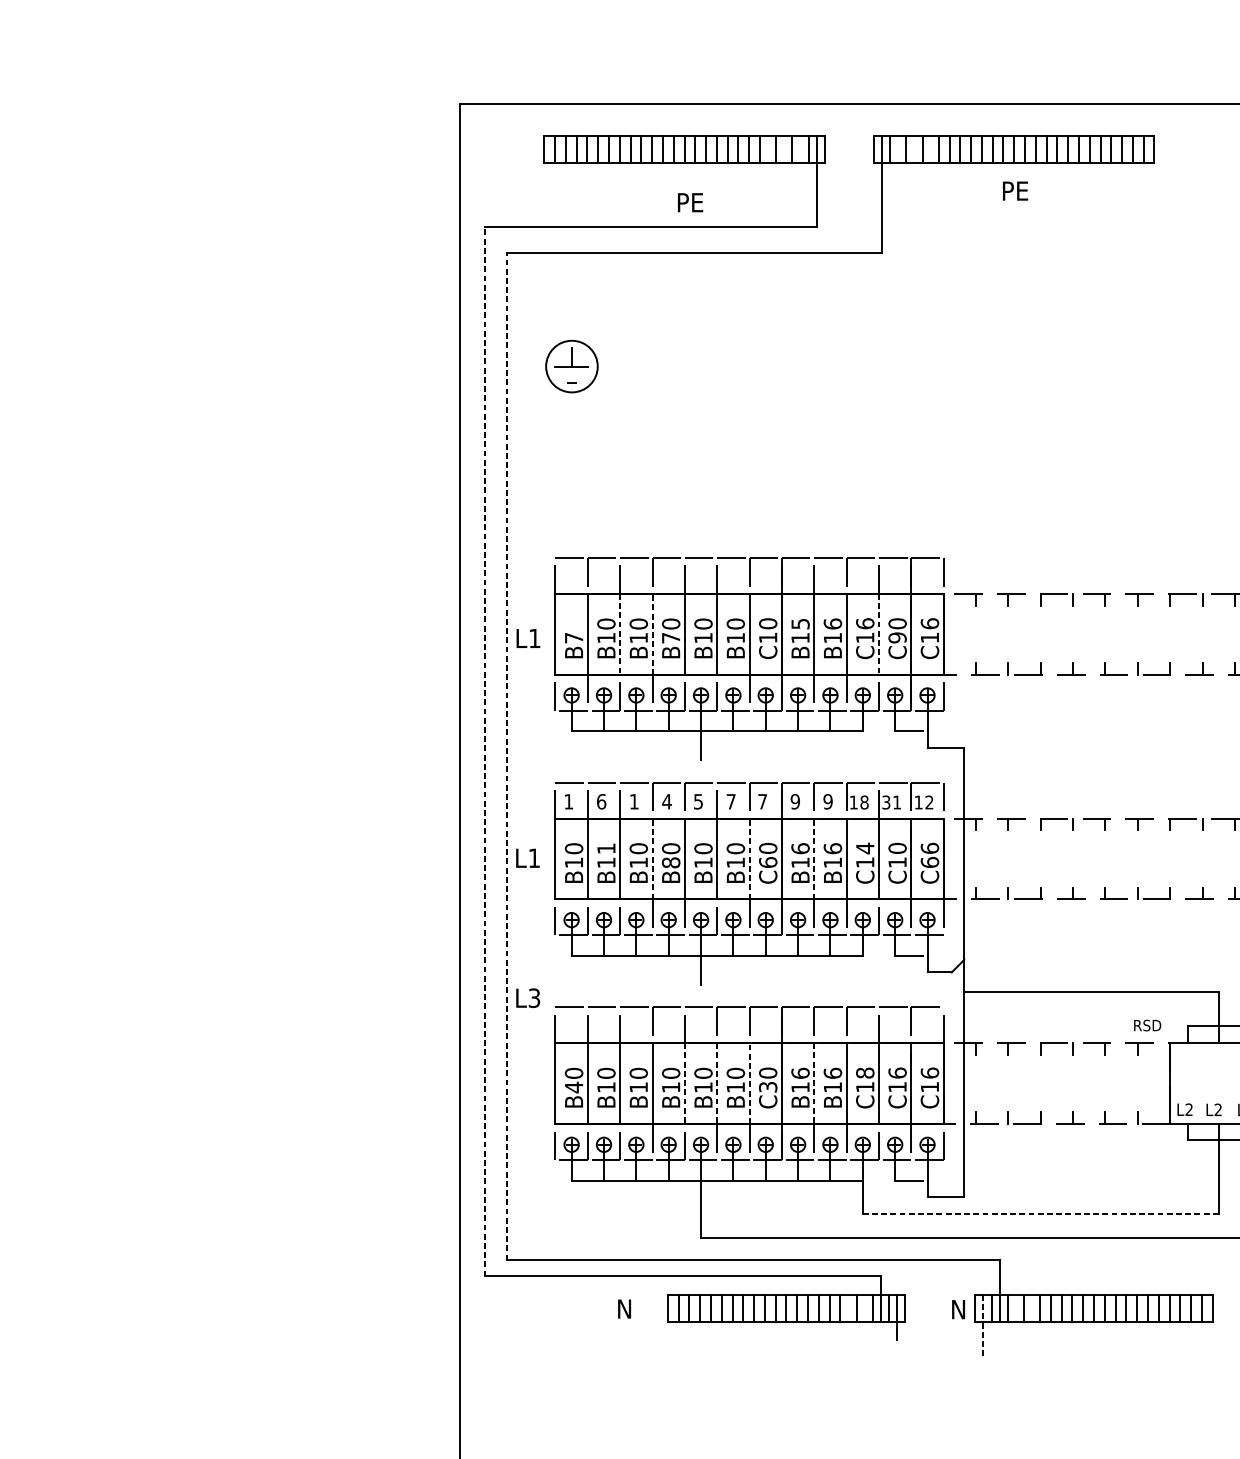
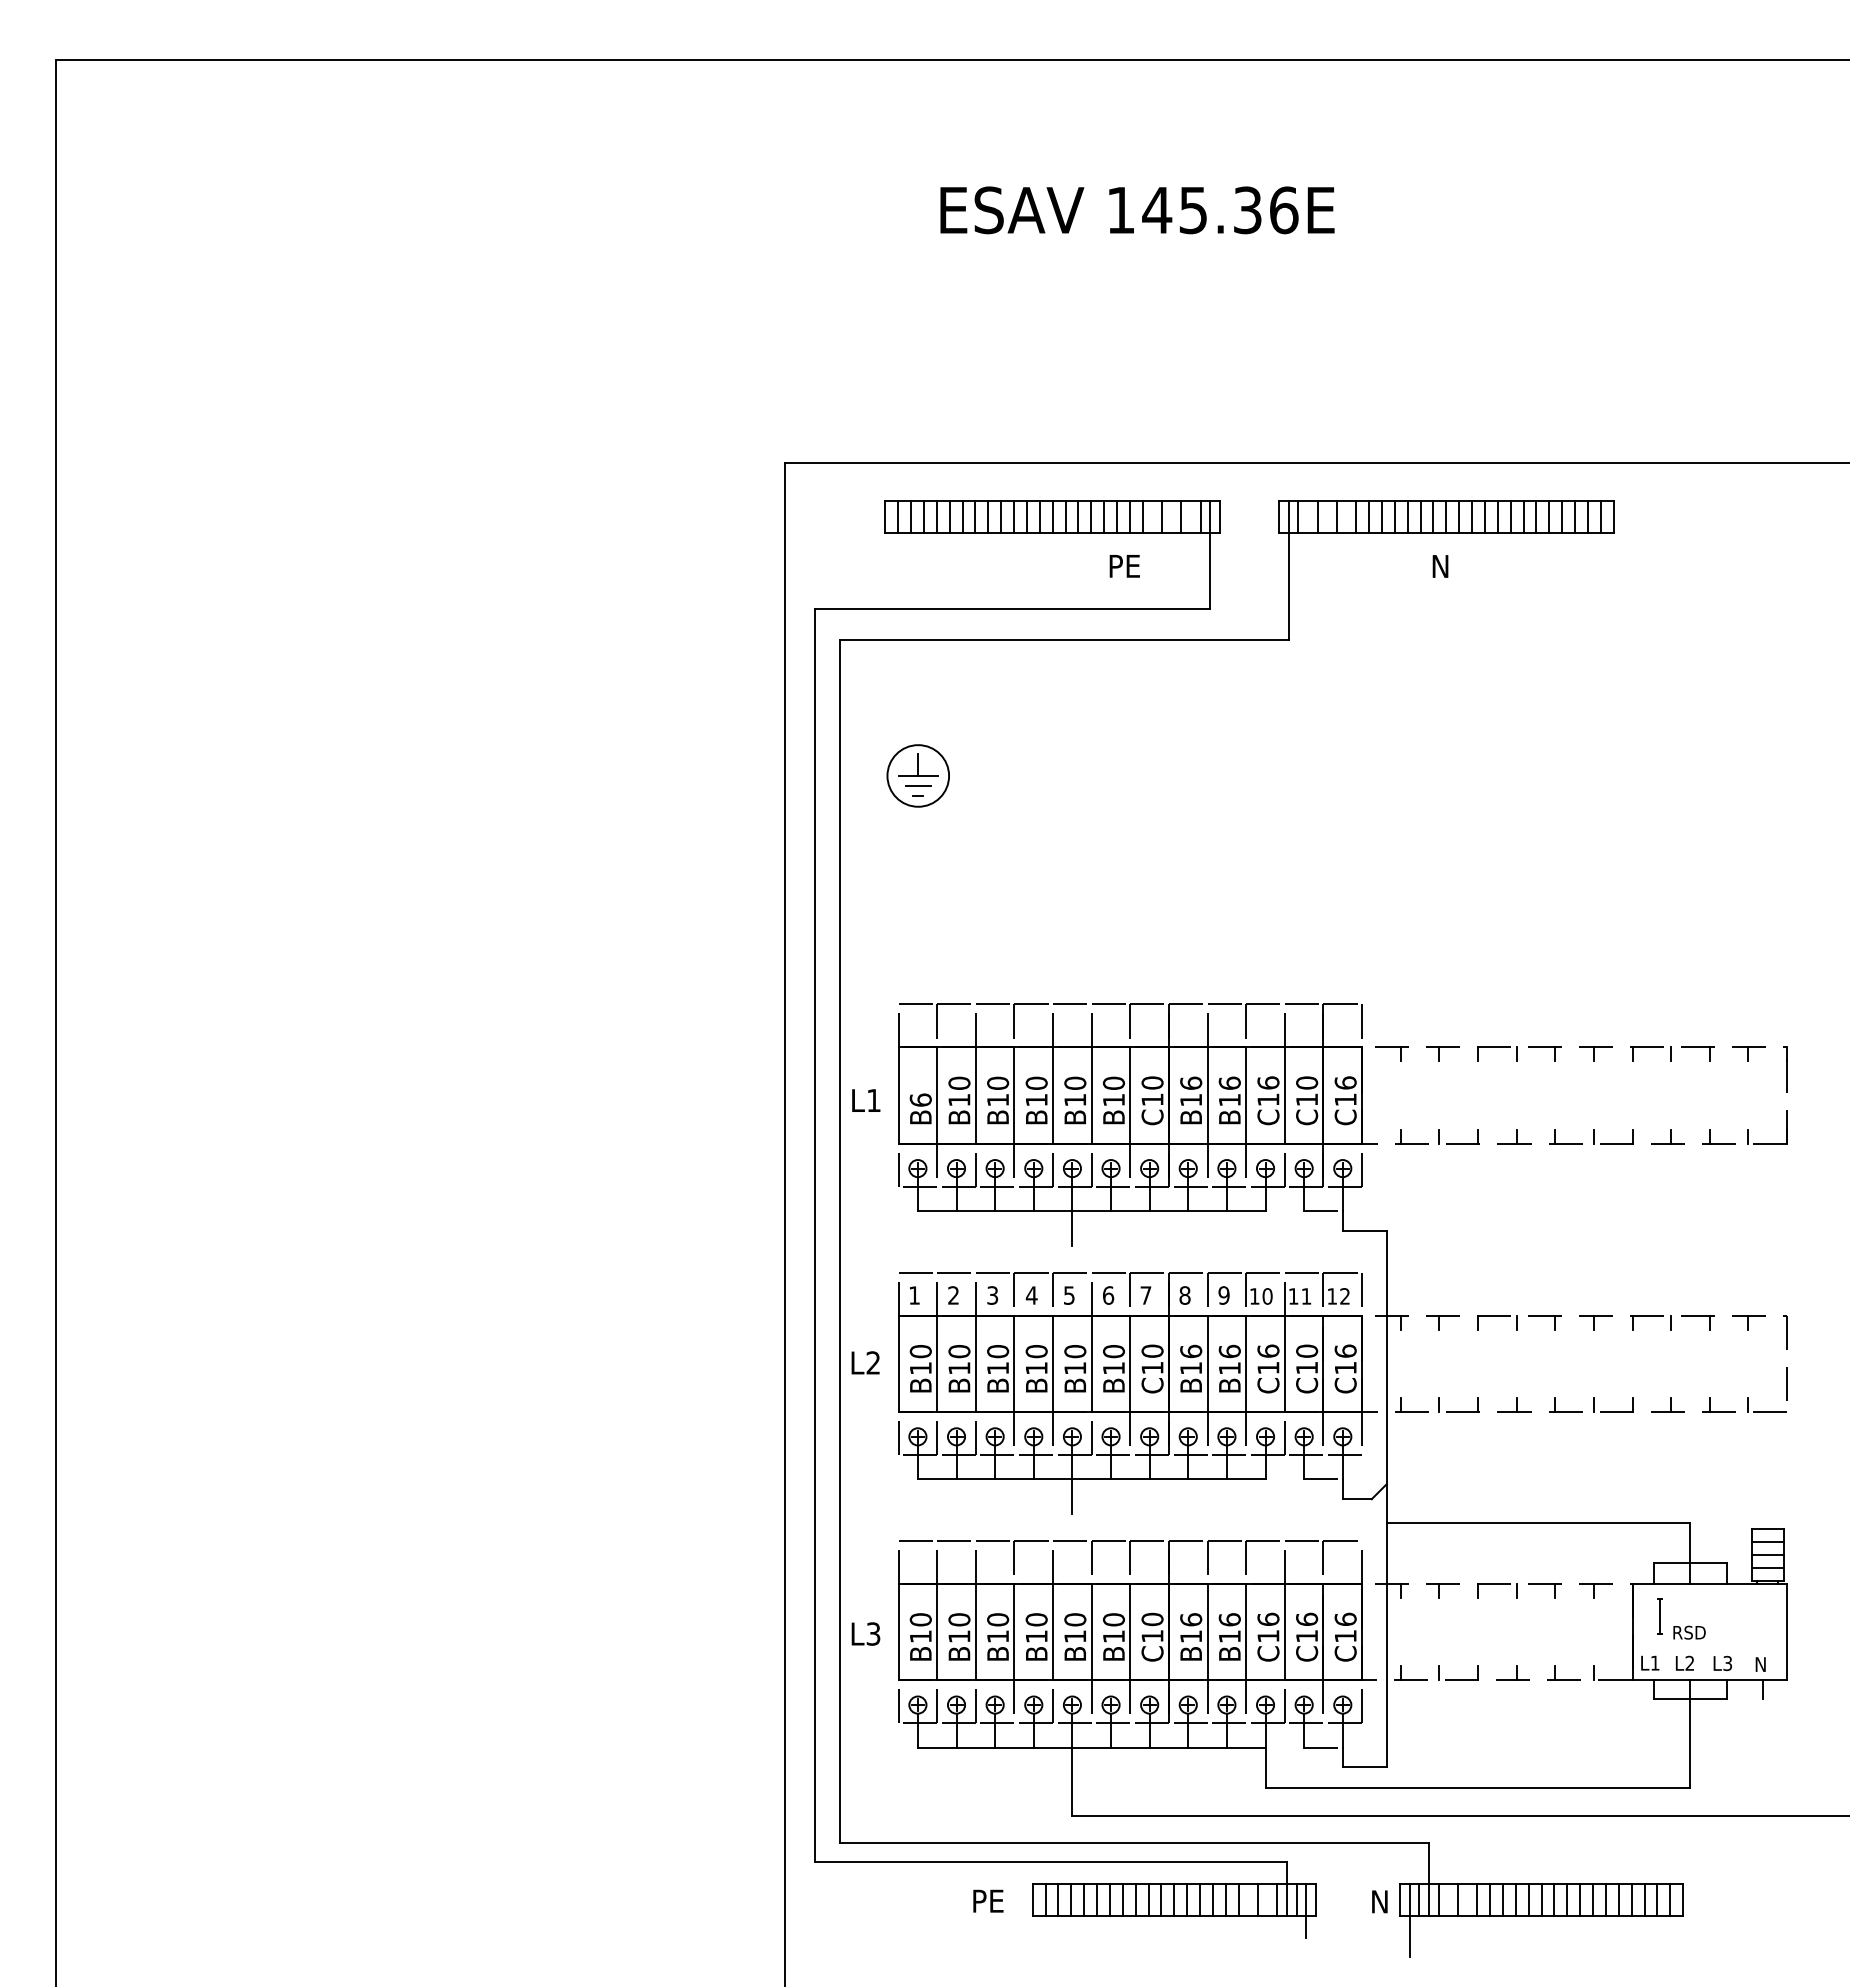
text: (1016, 191) -> (1448, 566), PE -> N
text: (690, 202) -> (1124, 566), moved
line: (571, 374) -> (917, 785), added
text: (800, 623) -> (1191, 1082), B15 -> B16
line: (652, 634) -> (1014, 1095), dashed -> solid
line: (619, 635) -> (975, 1096), dashed -> solid
line: (878, 635) -> (1284, 1096), dashed -> solid
text: (573, 637) -> (920, 1099), B7 -> B6
text: (897, 637) -> (1307, 1099), C90 -> C10
text: (670, 638) -> (1036, 1100), B70 -> B10
line: (485, 751) -> (814, 1235), dashed -> solid
line: (506, 756) -> (840, 1241), dashed -> solid
text: (601, 801) -> (953, 1295), 6 -> 2
text: (634, 801) -> (992, 1295), 1 -> 3
text: (731, 801) -> (1108, 1295), 7 -> 6
text: (794, 801) -> (1184, 1295), 9 -> 8
text: (864, 802) -> (1267, 1296), 18 -> 10
text: (886, 802) -> (1293, 1296), 31 -> 11
text: (606, 848) -> (959, 1351), B11 -> B10
text: (865, 848) -> (1268, 1351), C14 -> C16
text: (533, 857) -> (872, 1362), L1 -> L2
line: (652, 858) -> (1014, 1363), dashed -> solid
line: (749, 858) -> (1130, 1363), dashed -> solid
line: (814, 858) -> (1207, 1363), dashed -> solid
text: (670, 862) -> (1036, 1367), B80 -> B10
text: (768, 862) -> (1152, 1367), C60 -> C10
text: (929, 862) -> (1345, 1367), C66 -> C16
text: (527, 997) -> (865, 1633), moved
text: (1147, 1025) -> (1689, 1632), moved
part: (1192, 1070) -> (1659, 1616), added
text: (865, 1072) -> (1268, 1618), C18 -> C16
line: (749, 1083) -> (1130, 1631), dashed -> solid
line: (685, 1084) -> (1053, 1632), dashed -> solid
line: (717, 1084) -> (1091, 1632), dashed -> solid
line: (814, 1084) -> (1207, 1632), dashed -> solid
text: (573, 1087) -> (920, 1636), B40 -> B10
text: (768, 1087) -> (1152, 1636), C30 -> C10
text: (1188, 1109) -> (1654, 1662), L2 -> L1
line: (1040, 1213) -> (1477, 1787), dashed -> solid
text: (631, 1308) -> (989, 1900), N -> PE
line: (983, 1325) -> (1409, 1920), dashed -> solid

